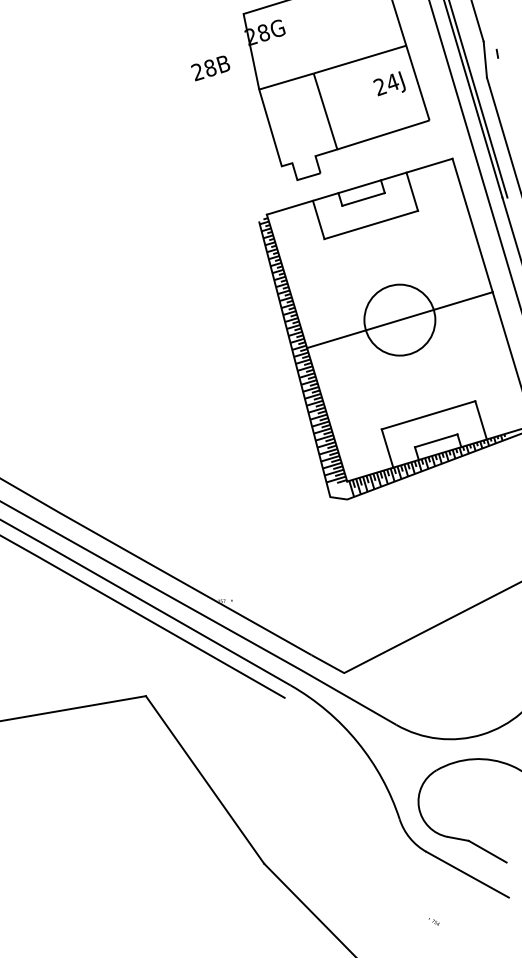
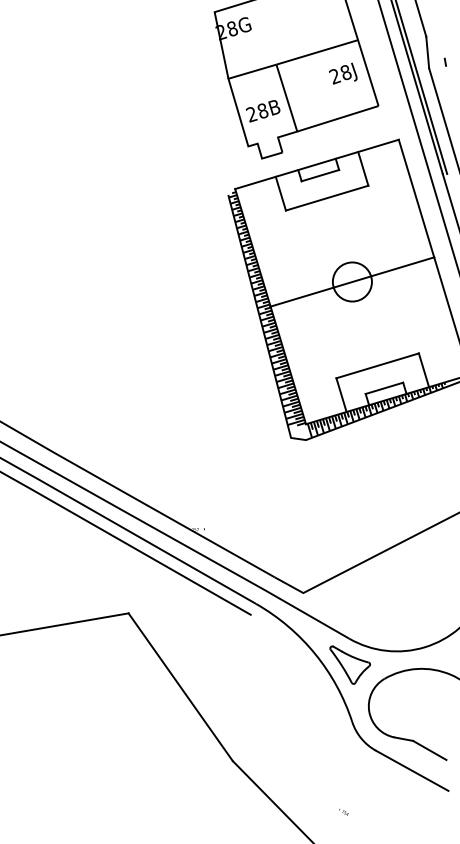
line: (497, 53) -> (445, 61), moved
text: (210, 68) -> (263, 111), moved
text: (392, 82) -> (345, 72), 24J -> 28J
circle: (399, 319) -> (352, 281), size x0.62
part: (397, 754) -> (350, 664), added
part: (433, 921) -> (343, 811), moved

